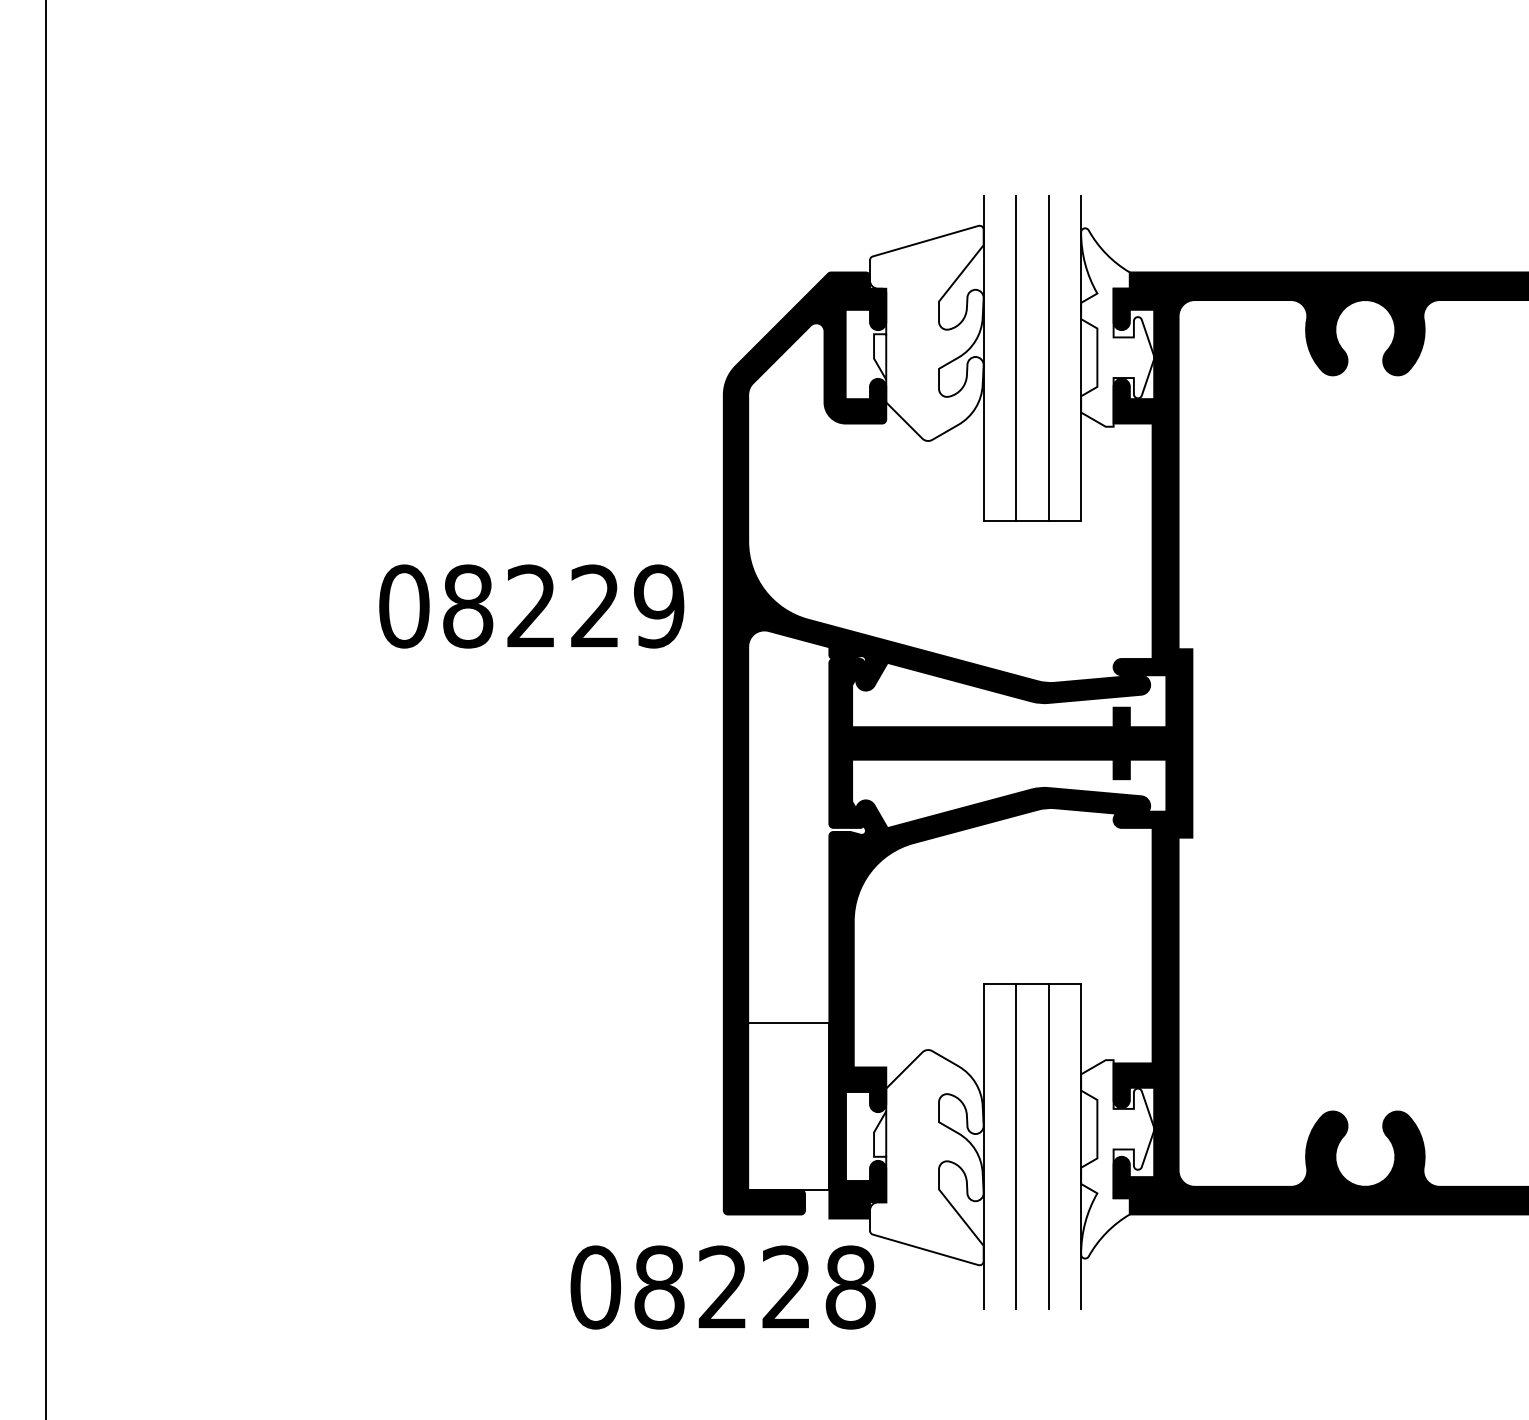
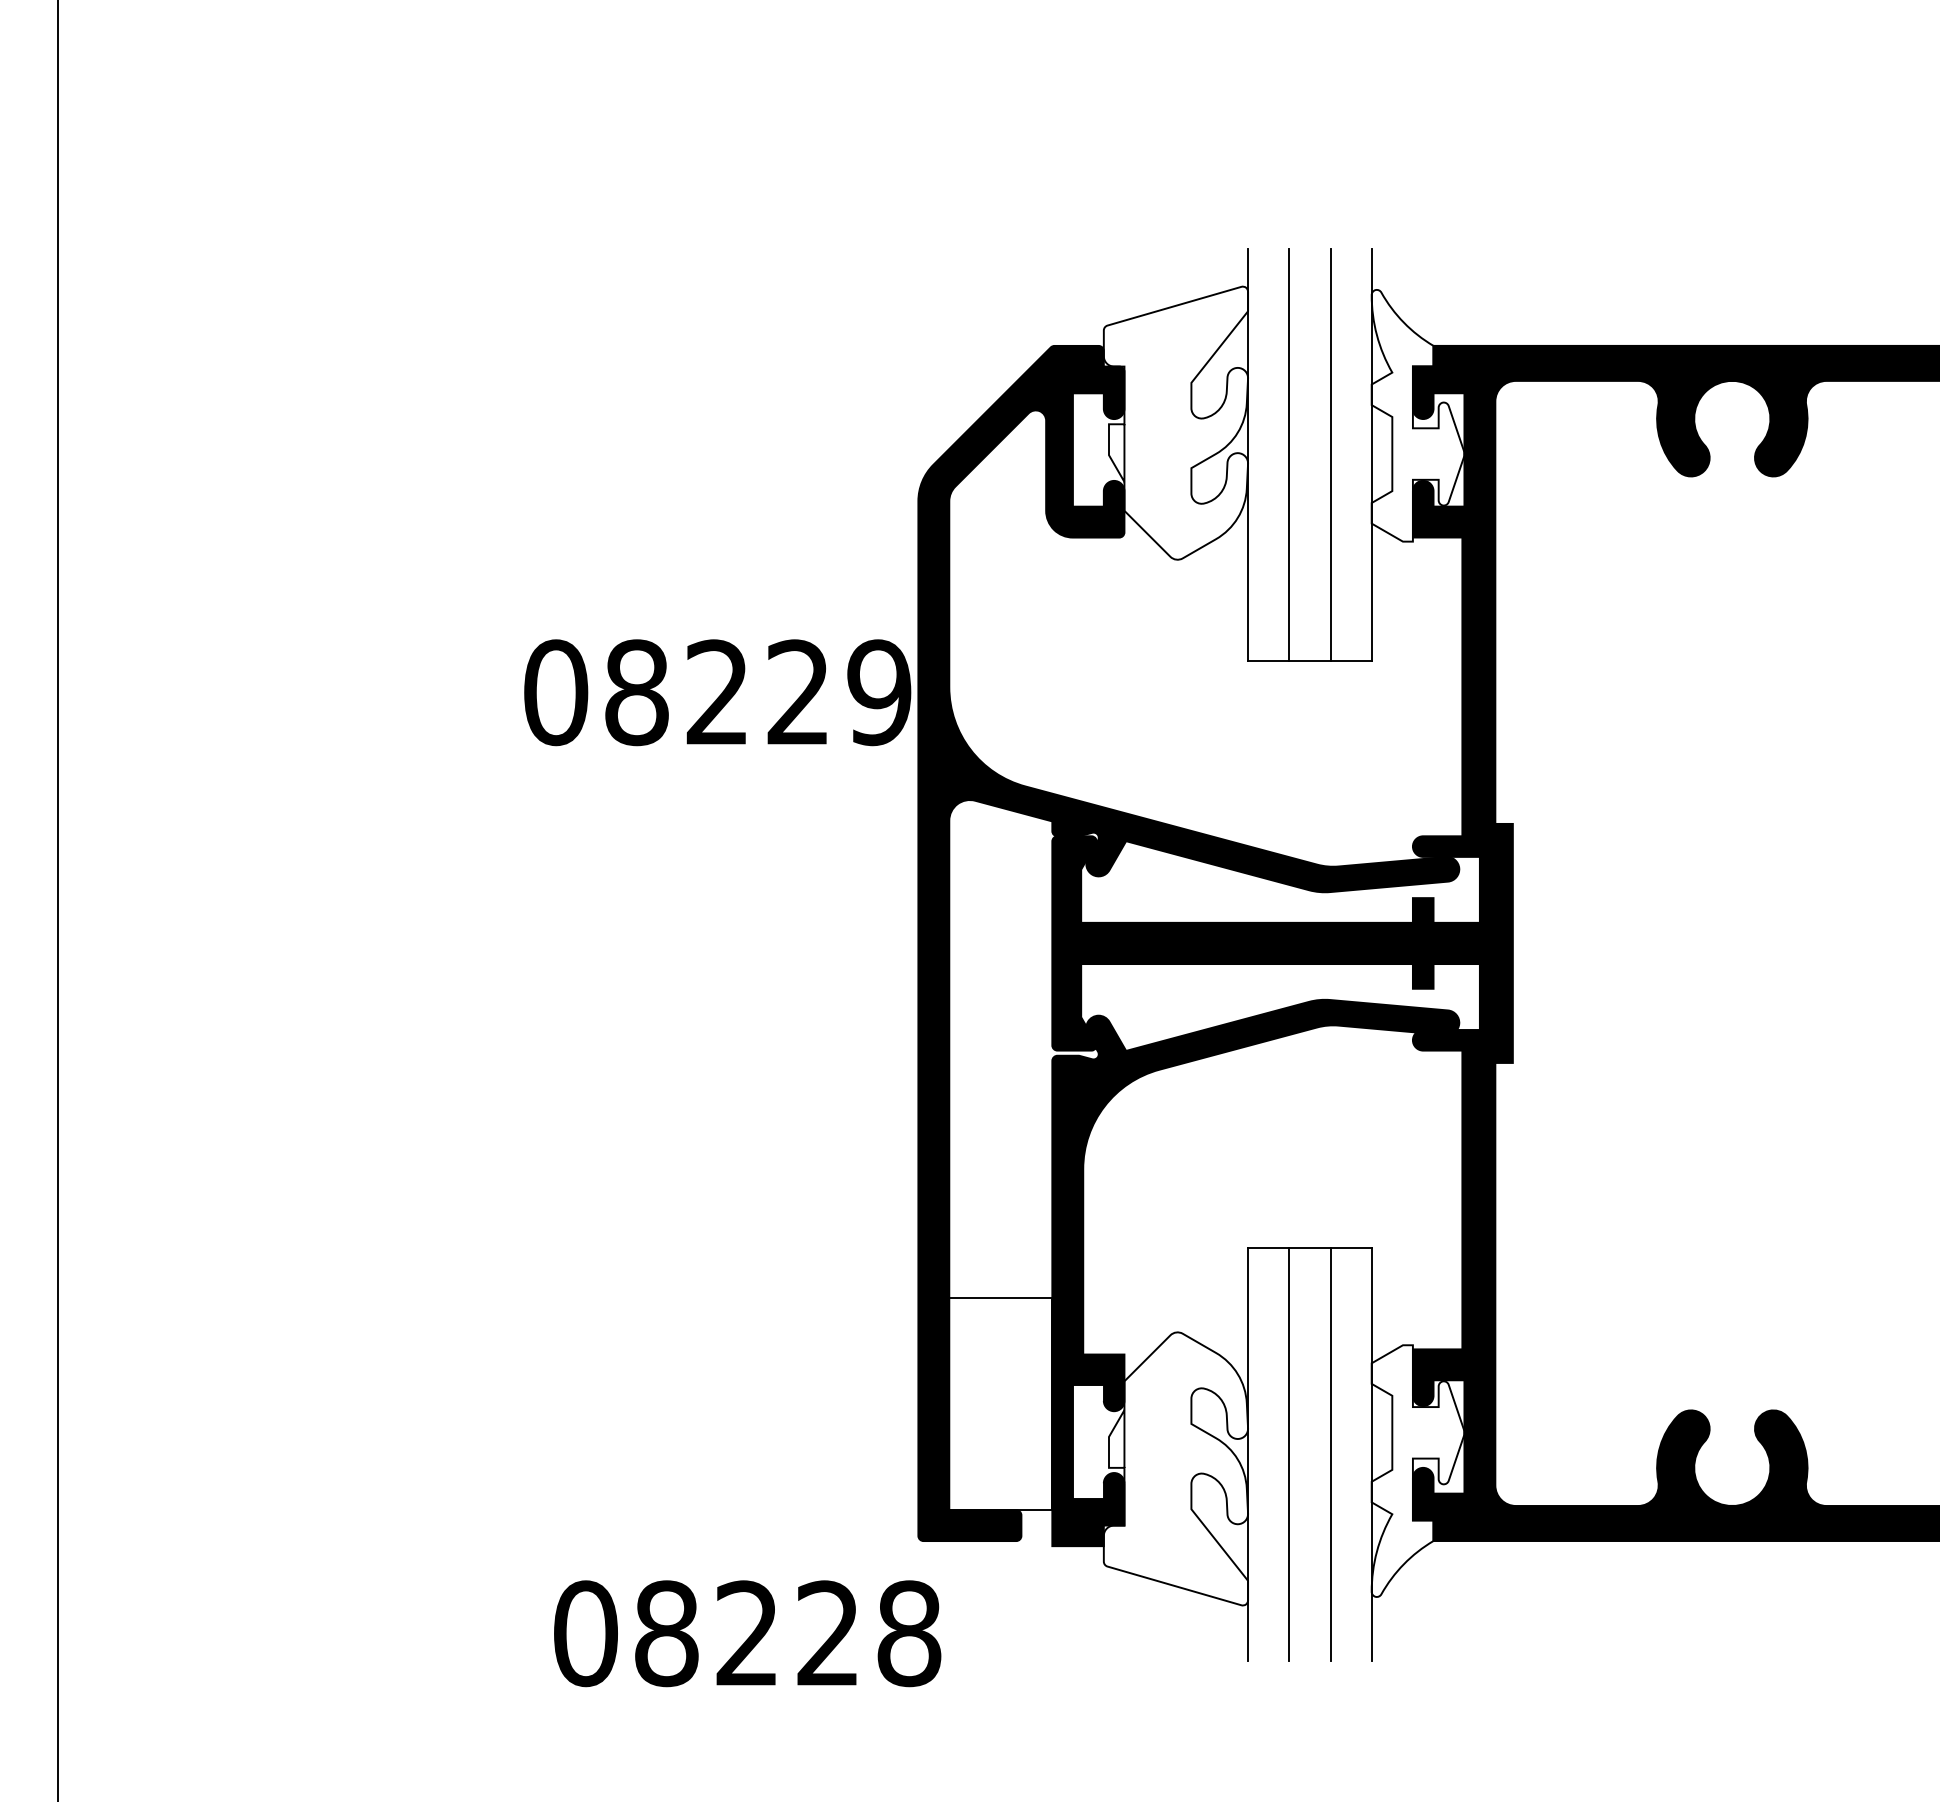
text: (531, 606) -> (717, 692), moved
text: (723, 1287) -> (747, 1633), moved

